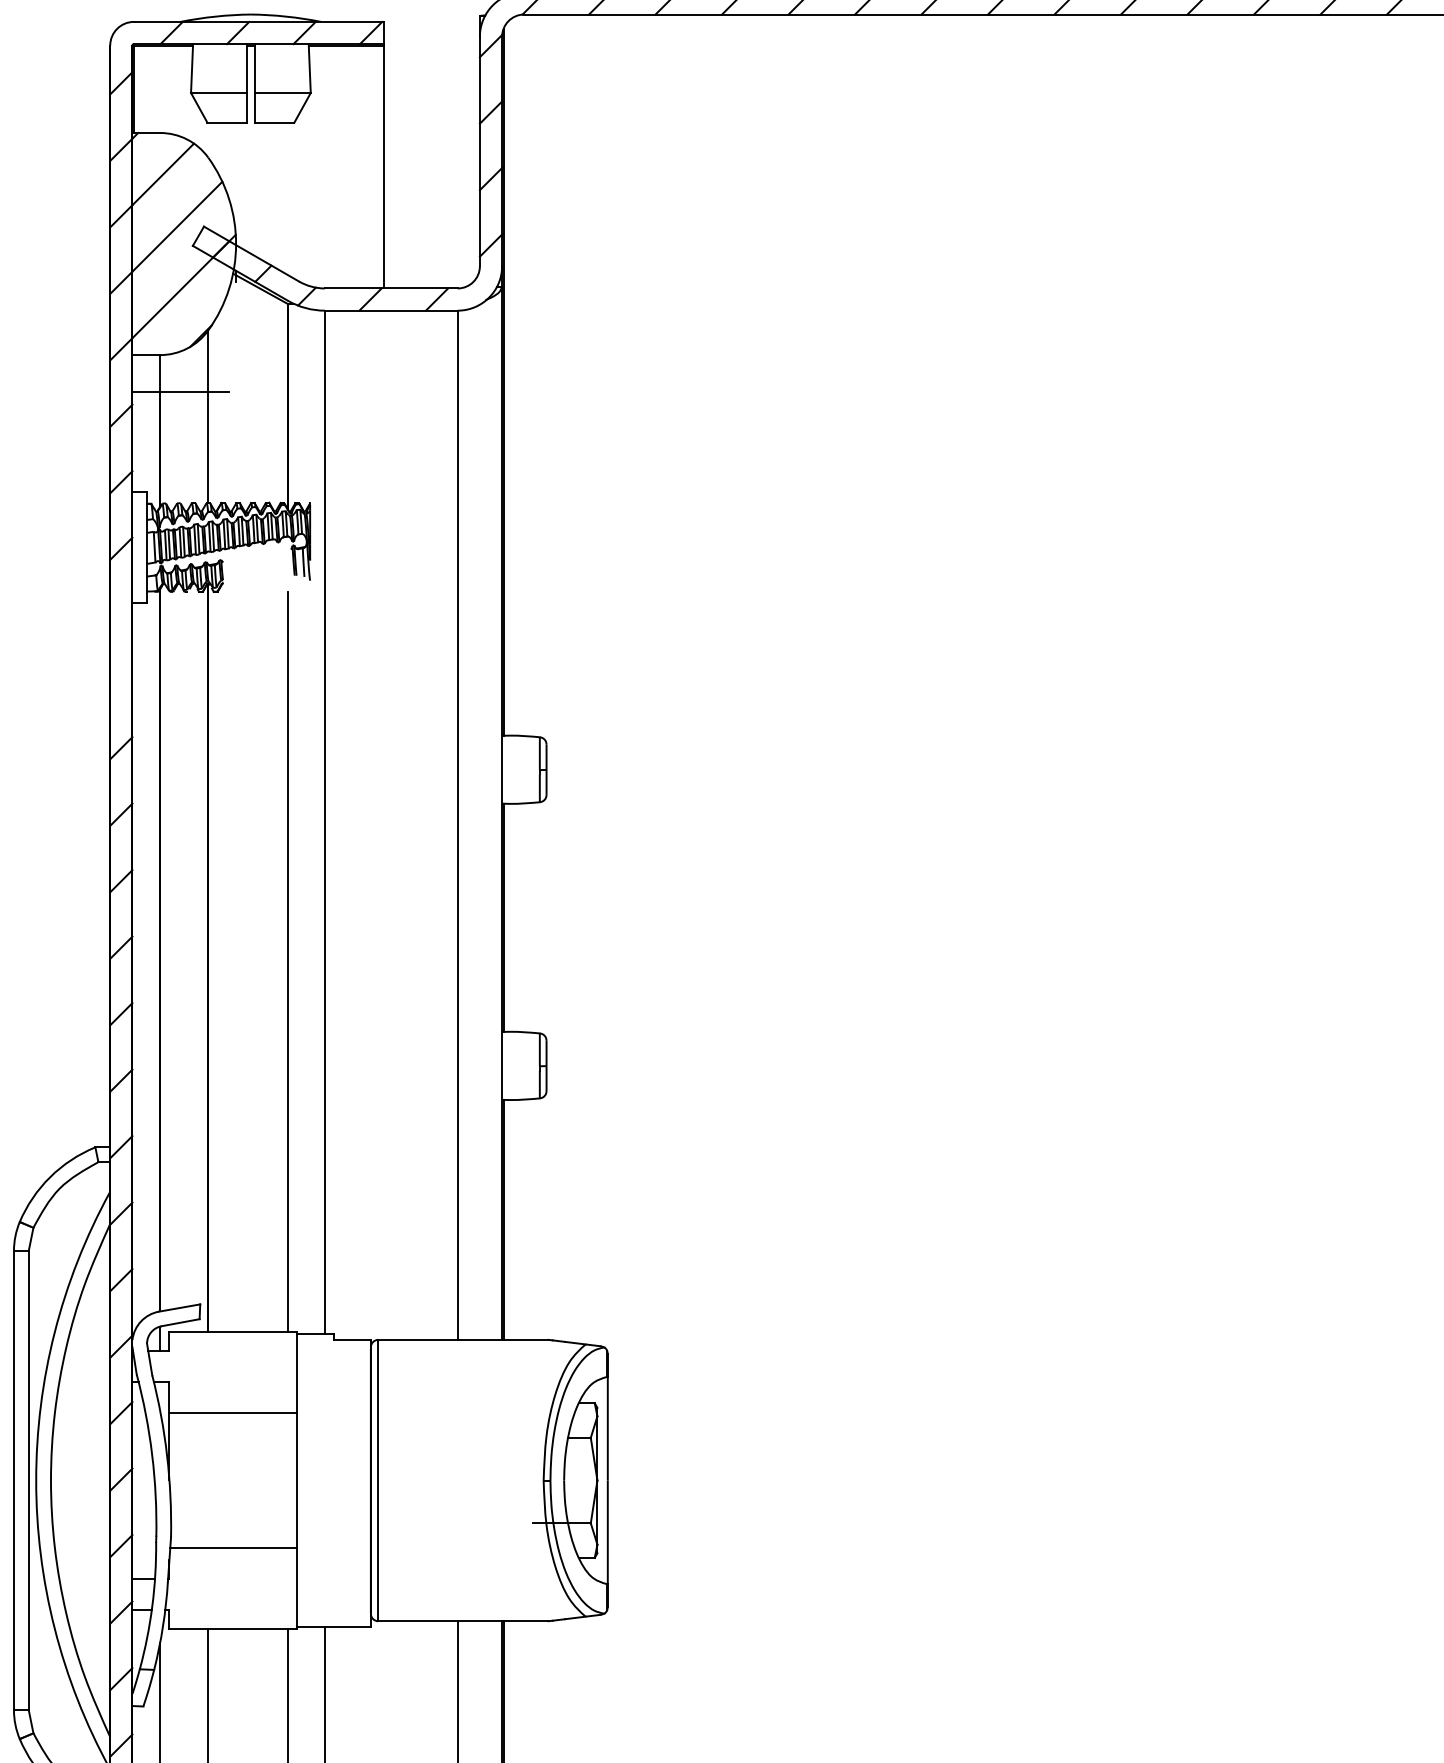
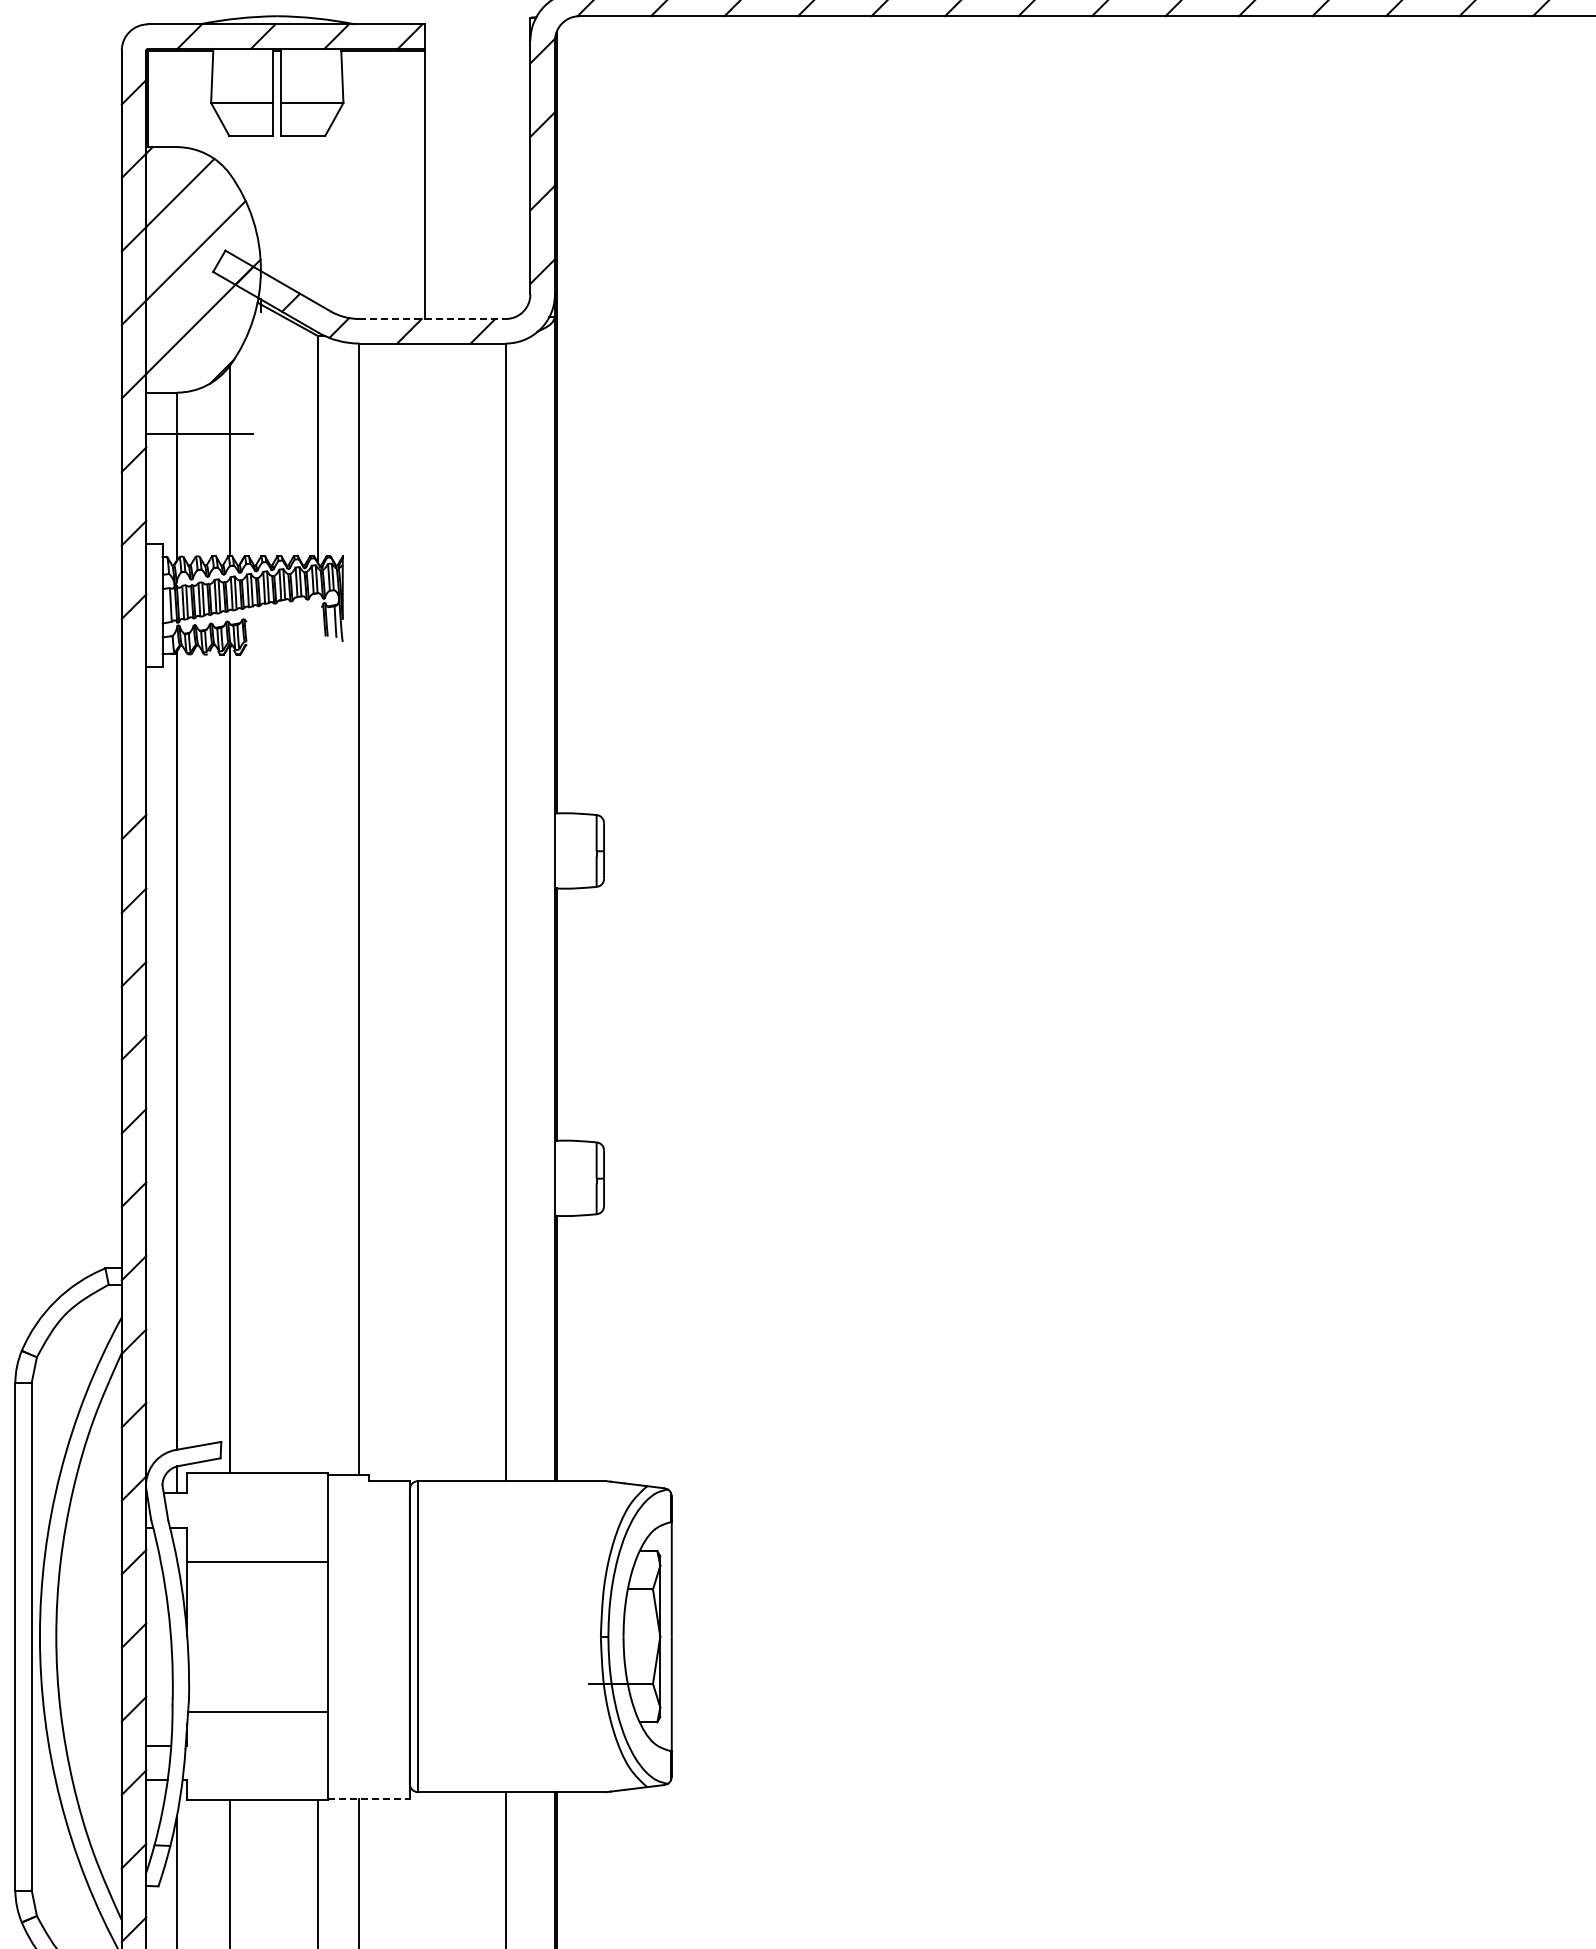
line: (392, 288) -> (433, 319), solid -> dashed
line: (288, 962) -> (318, 1063), removed
line: (333, 1626) -> (368, 1798), solid -> dashed

